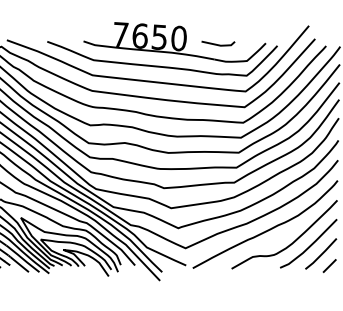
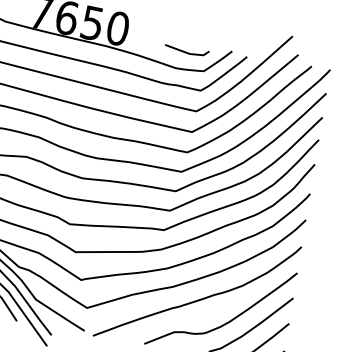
line: (218, 44) -> (187, 51), moved

